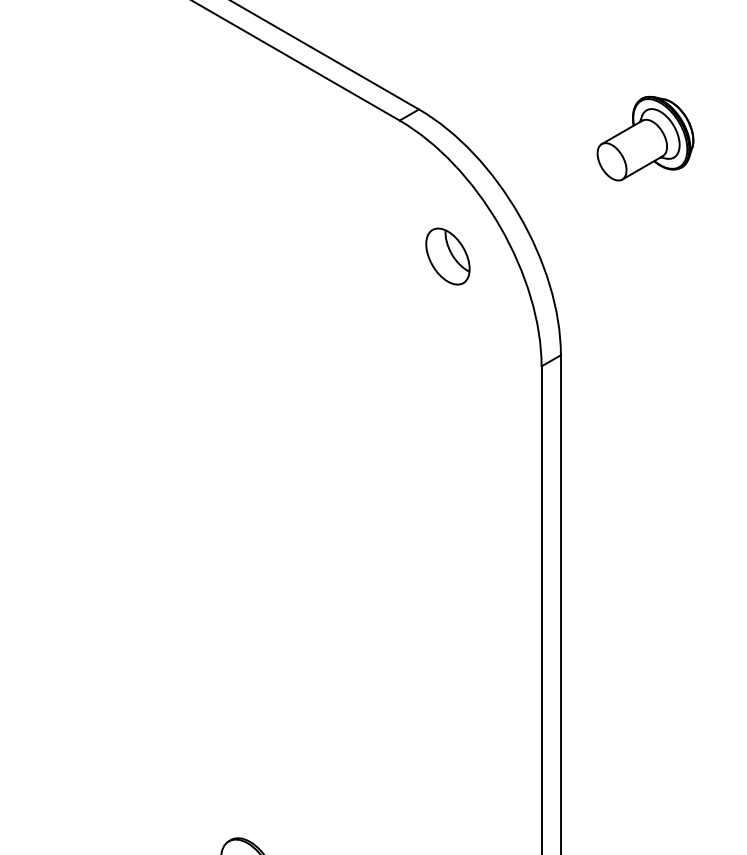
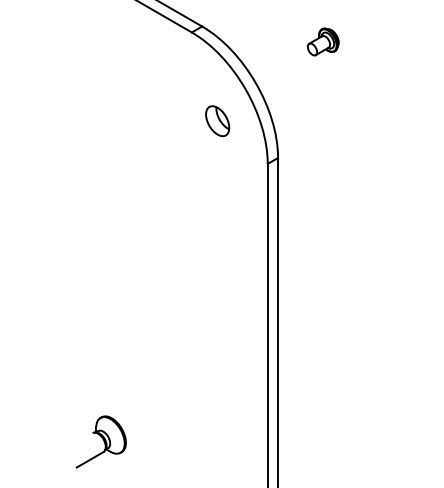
part: (643, 137) -> (322, 41), size x0.6
part: (447, 257) -> (217, 121), moved

